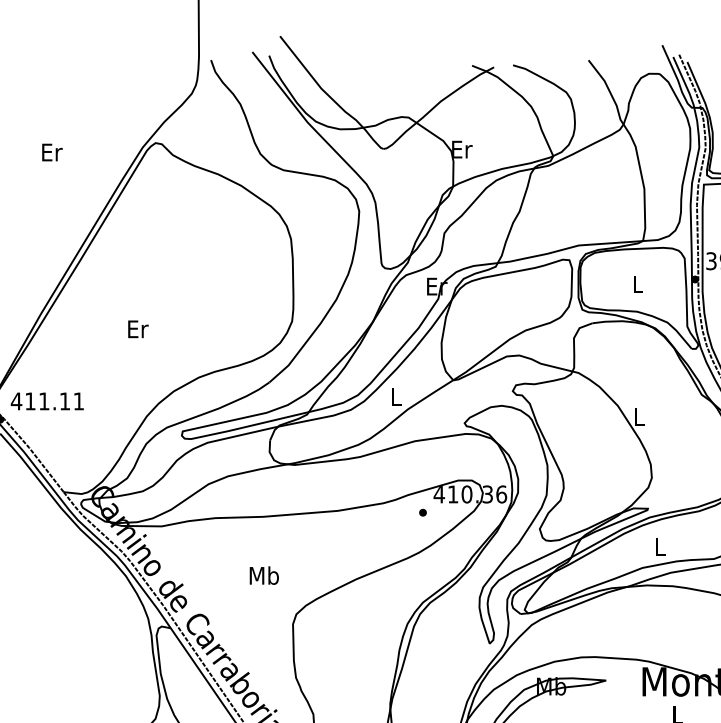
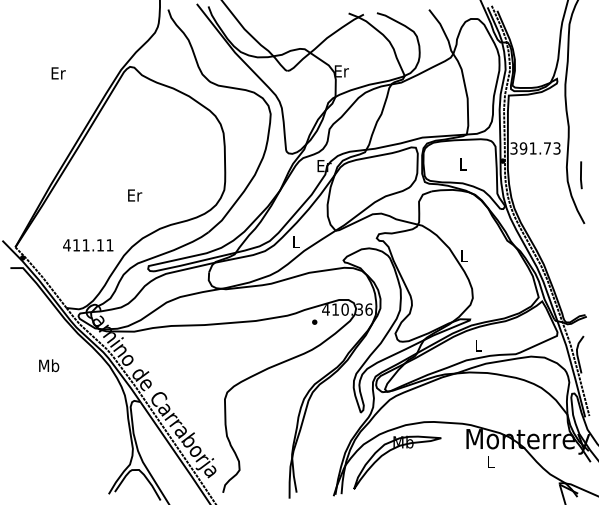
text: (138, 329) -> (135, 195), moved
text: (47, 401) -> (88, 245), moved
text: (264, 575) -> (49, 365), moved

